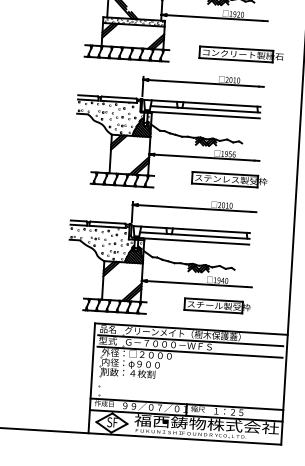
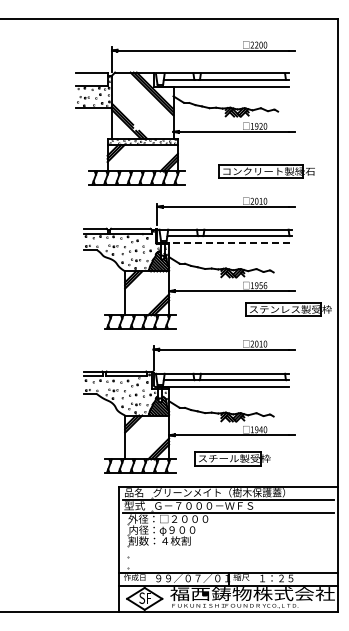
line: (203, 114) -> (227, 242), solid -> dashed
part: (229, 179) -> (288, 309), moved
part: (217, 305) -> (232, 458), moved

